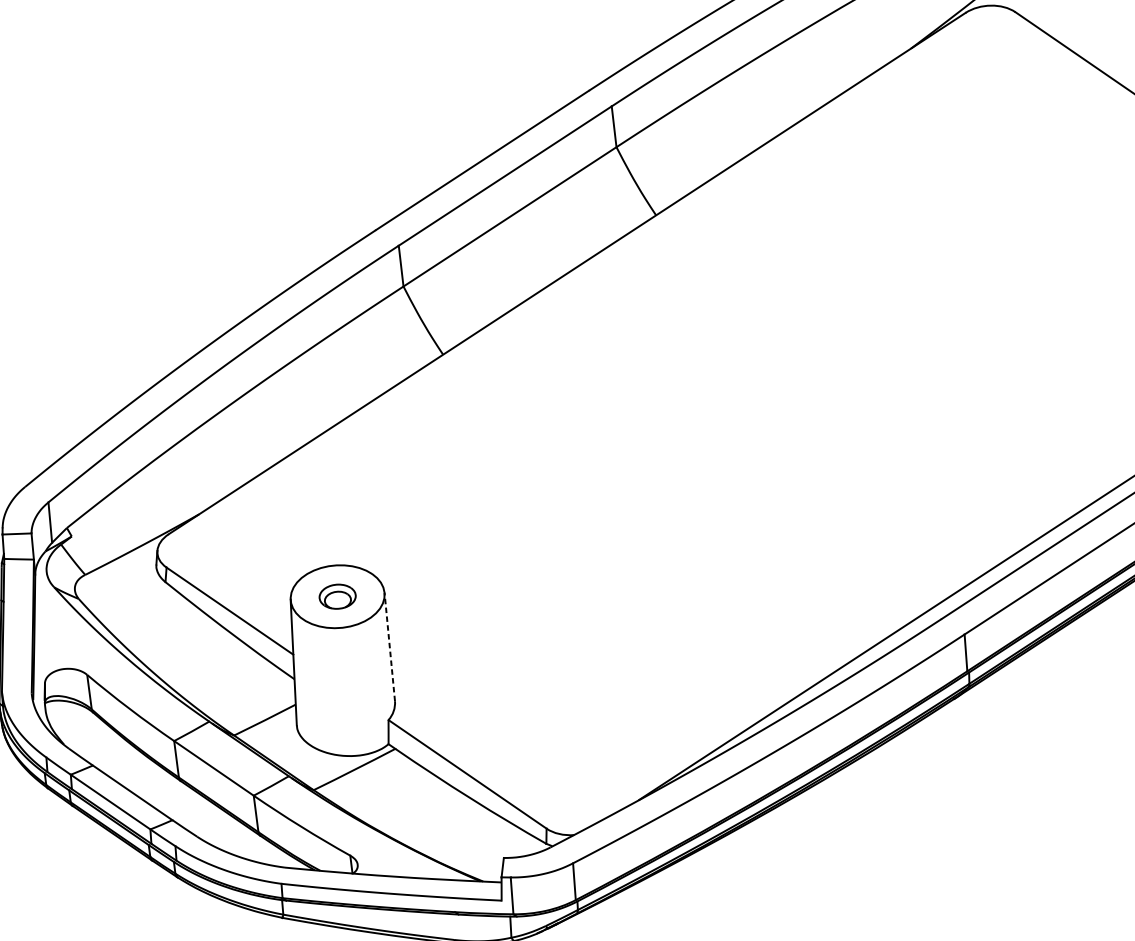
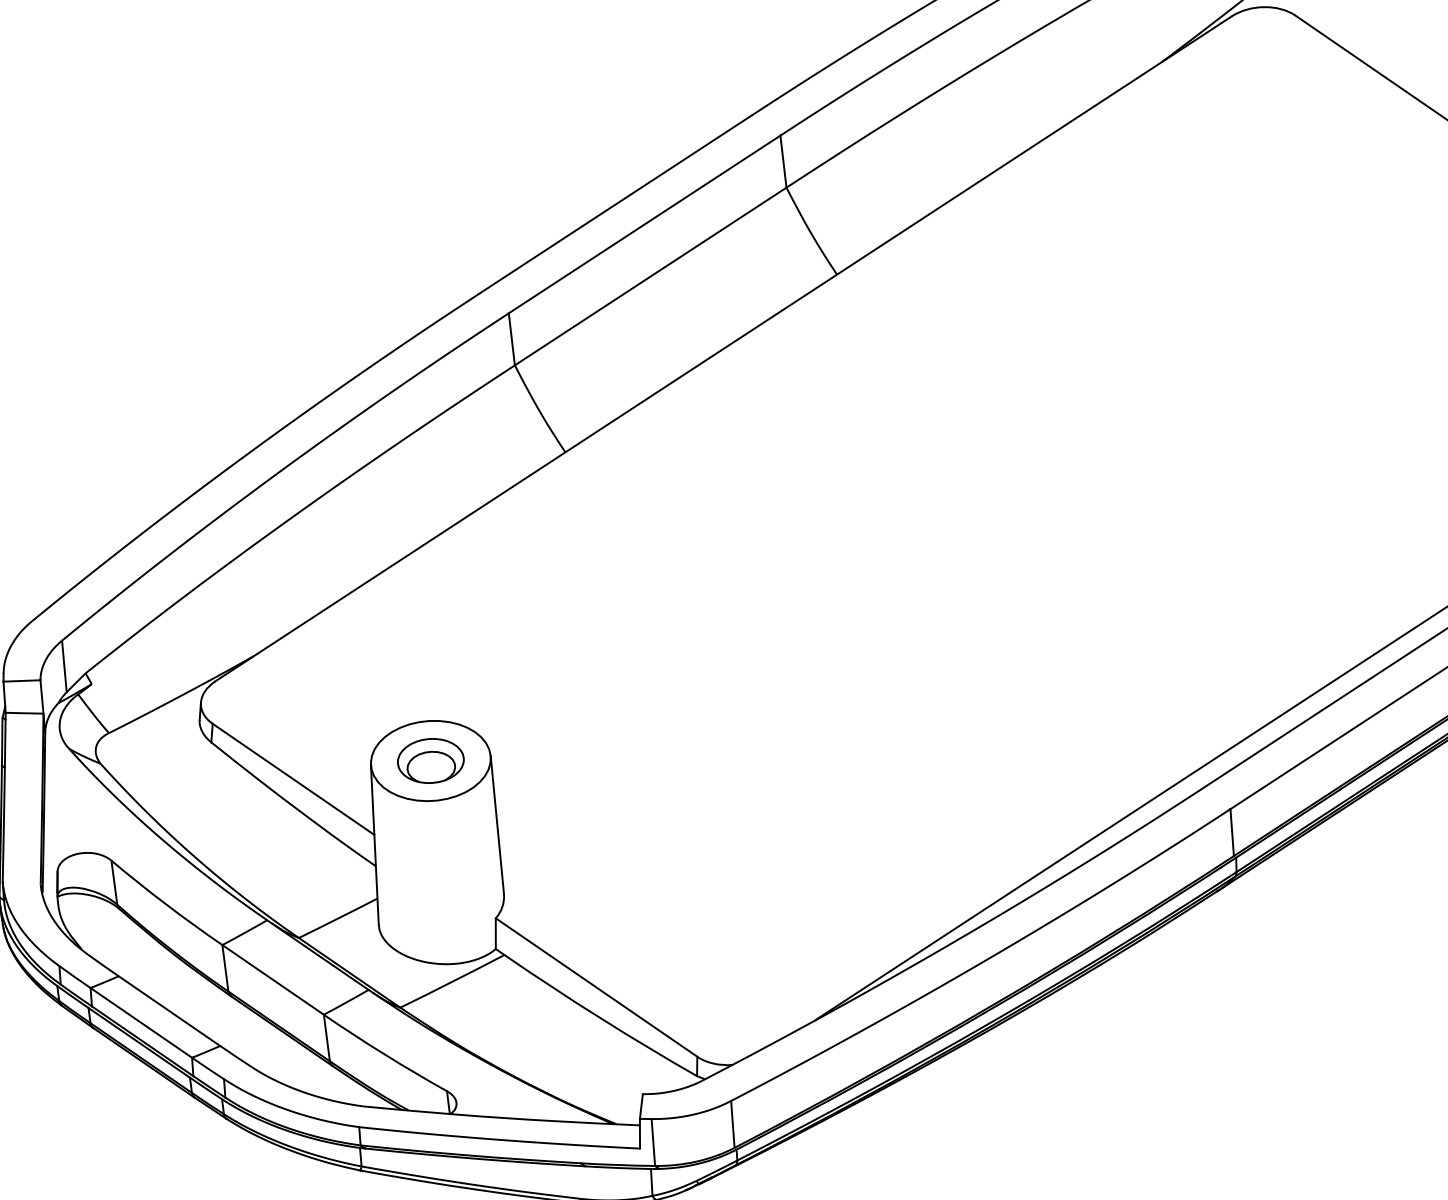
part: (337, 596) -> (430, 760), size x1.43
line: (389, 646) -> (497, 824), dashed -> solid

